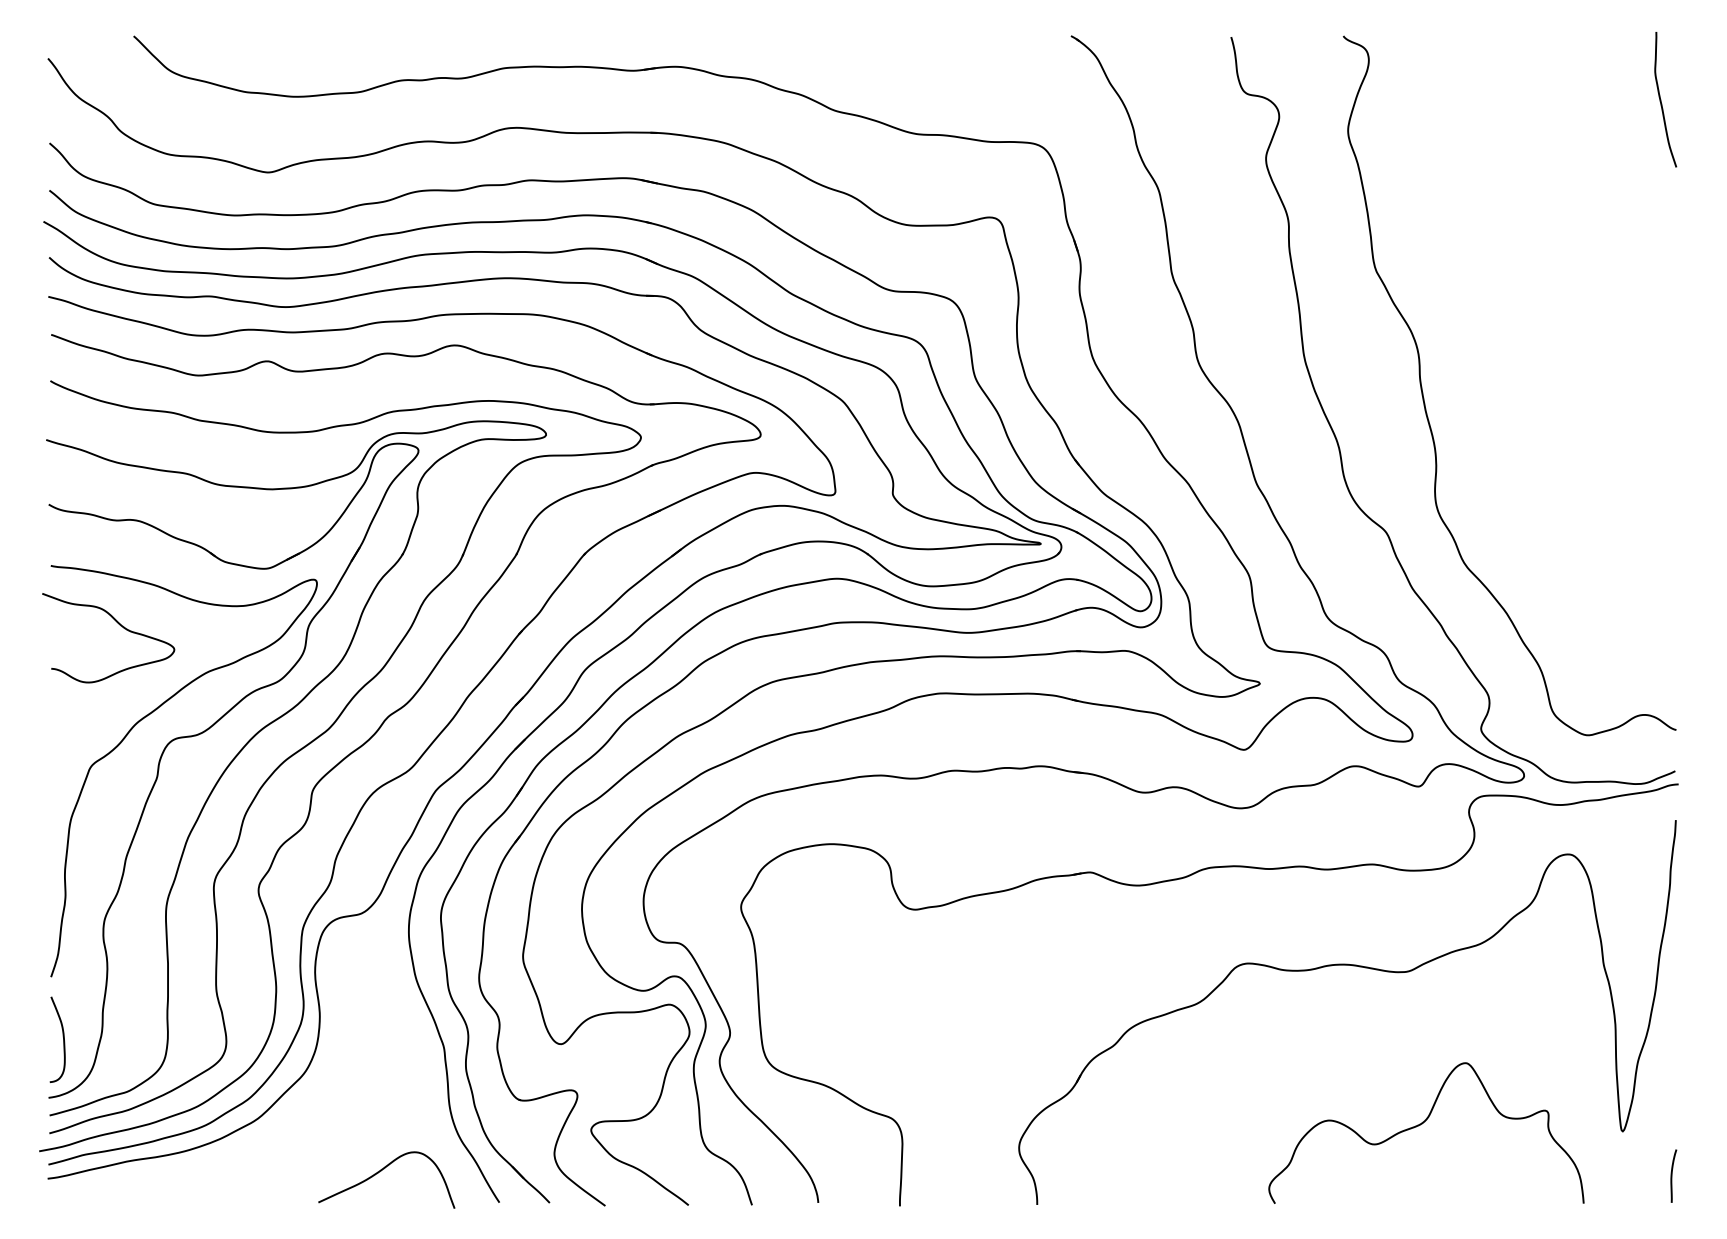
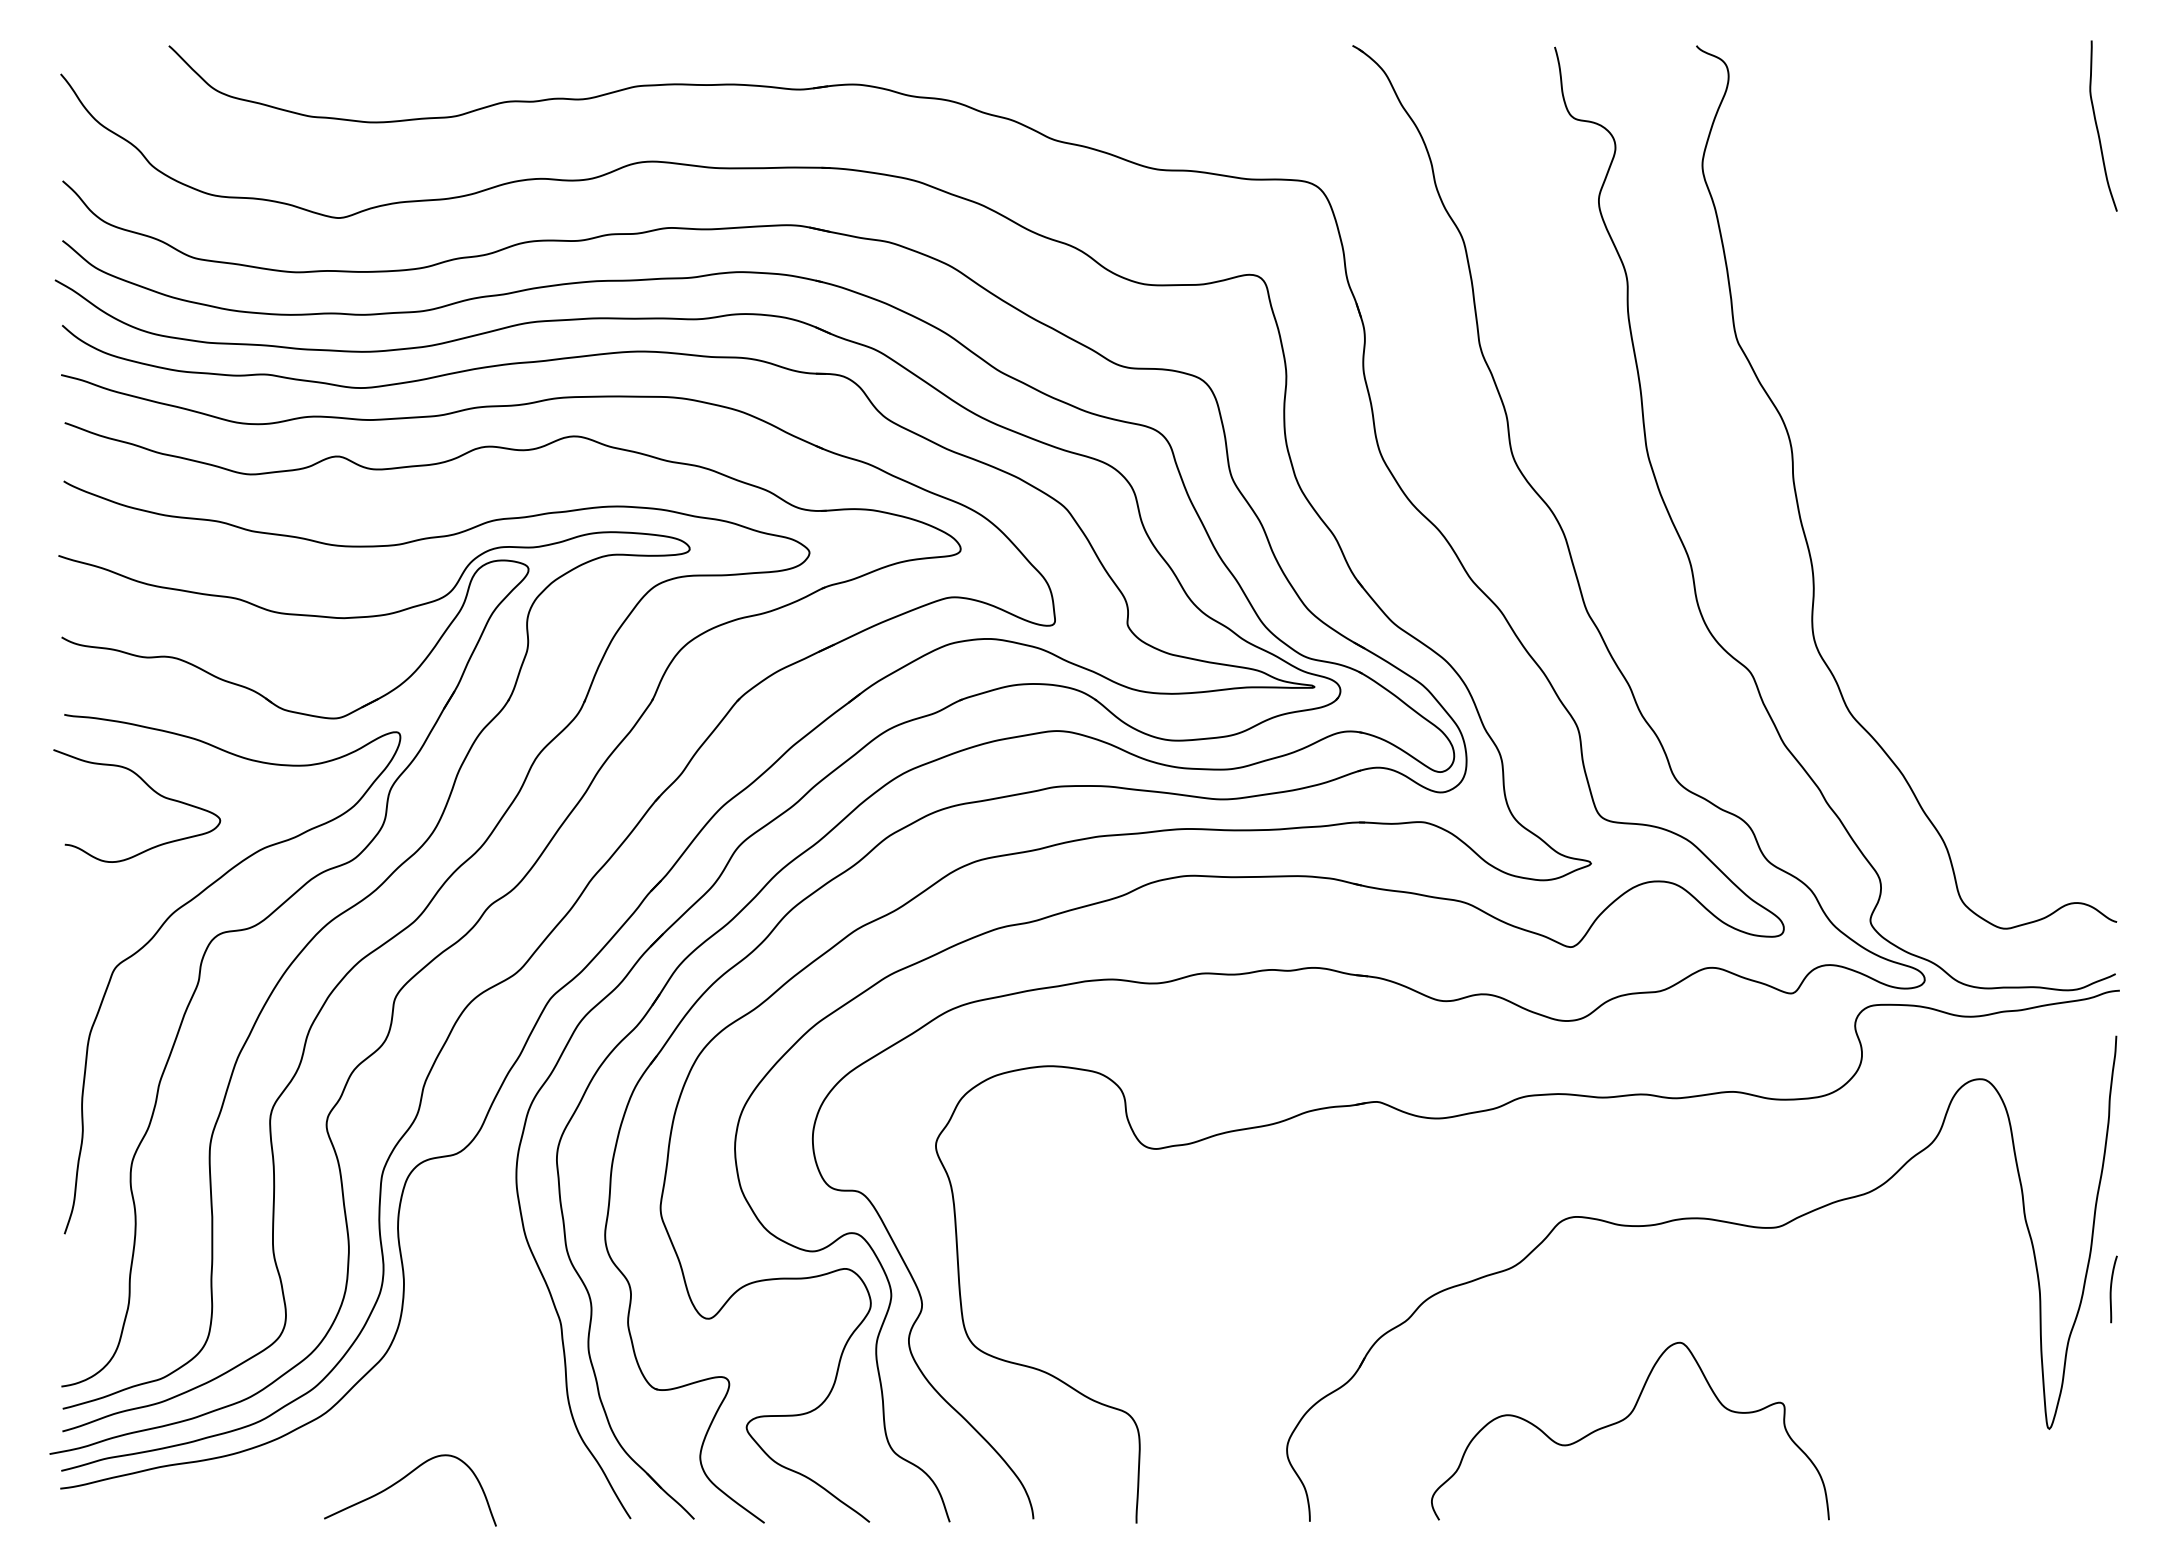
curve: (62, 1037) -> (79, 1310), removed
curve: (1421, 1124) -> (1624, 1420), moved
curve: (381, 1171) -> (403, 1479), moved
curve: (1672, 1176) -> (2111, 1289), moved

